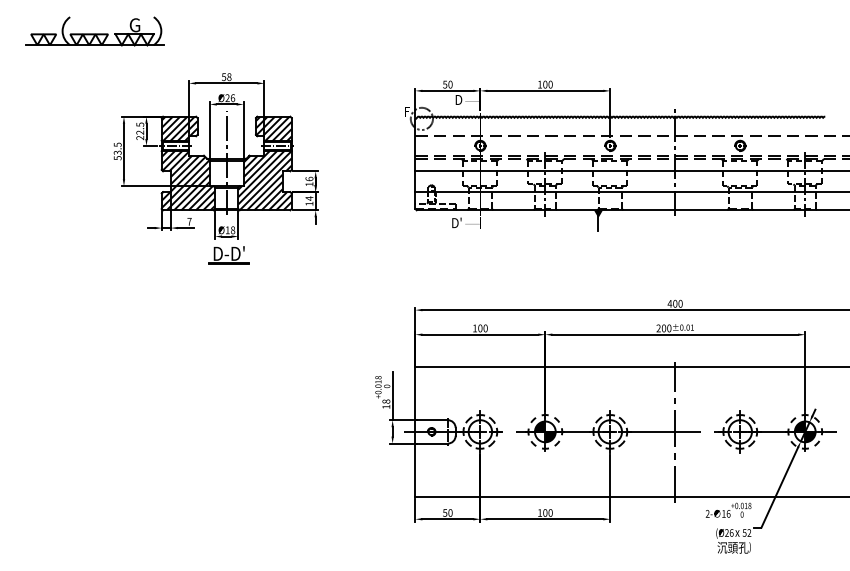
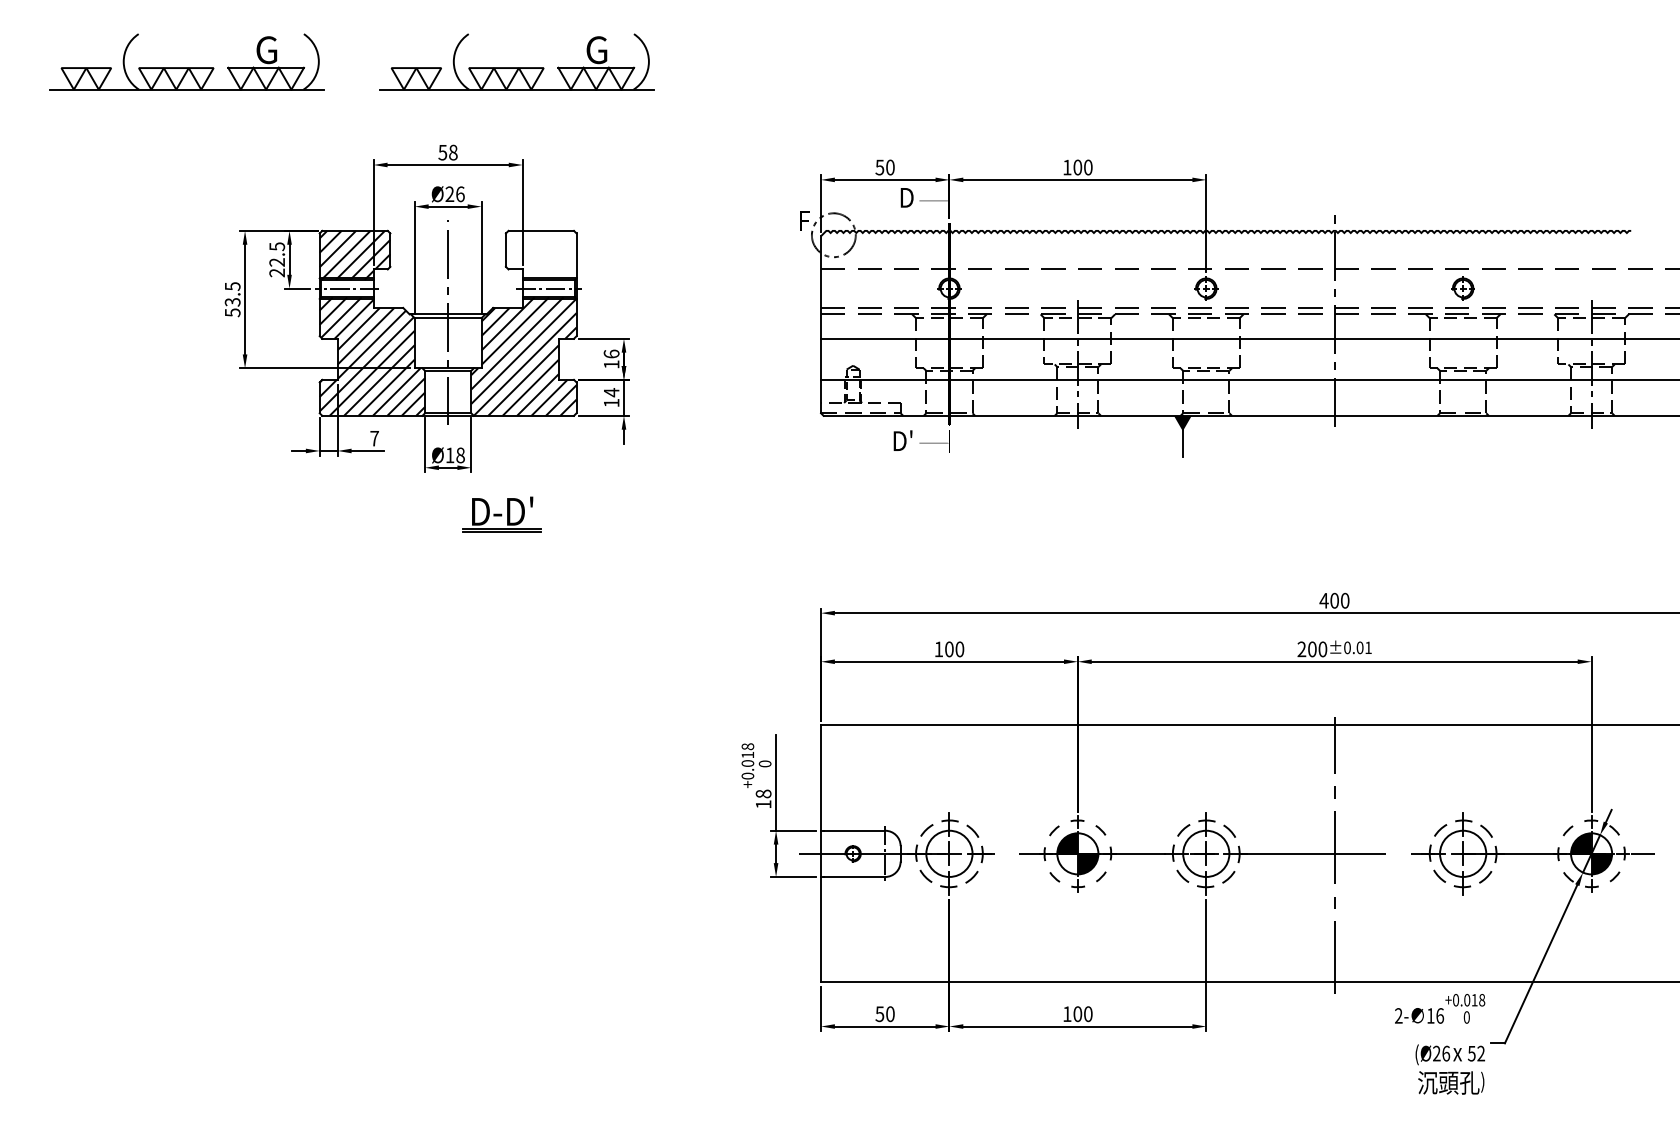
part: (261, 31) -> (516, 62), added
hatch: (273, 128) -> (540, 254), removed
part: (228, 255) -> (501, 515), moved

